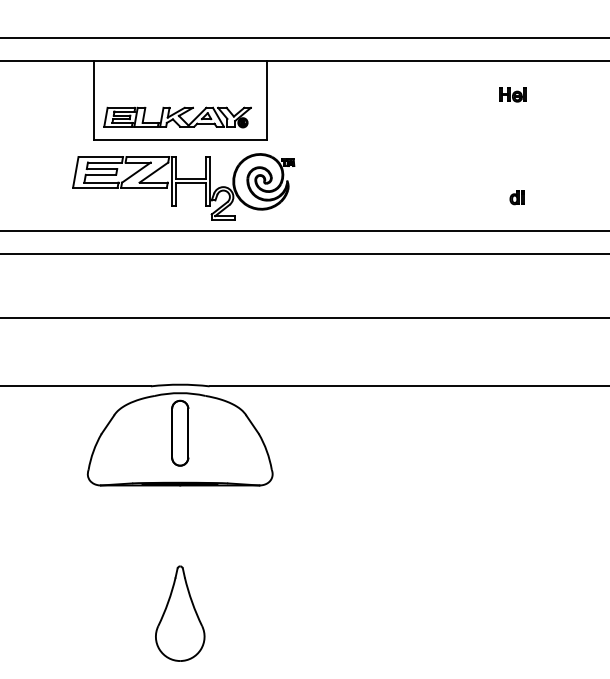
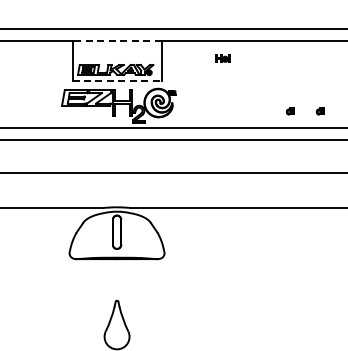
line: (179, 62) -> (116, 41), solid -> dashed
part: (511, 95) -> (222, 58), moved
line: (181, 139) -> (117, 81), solid -> dashed
part: (574, 198) -> (319, 111), added

